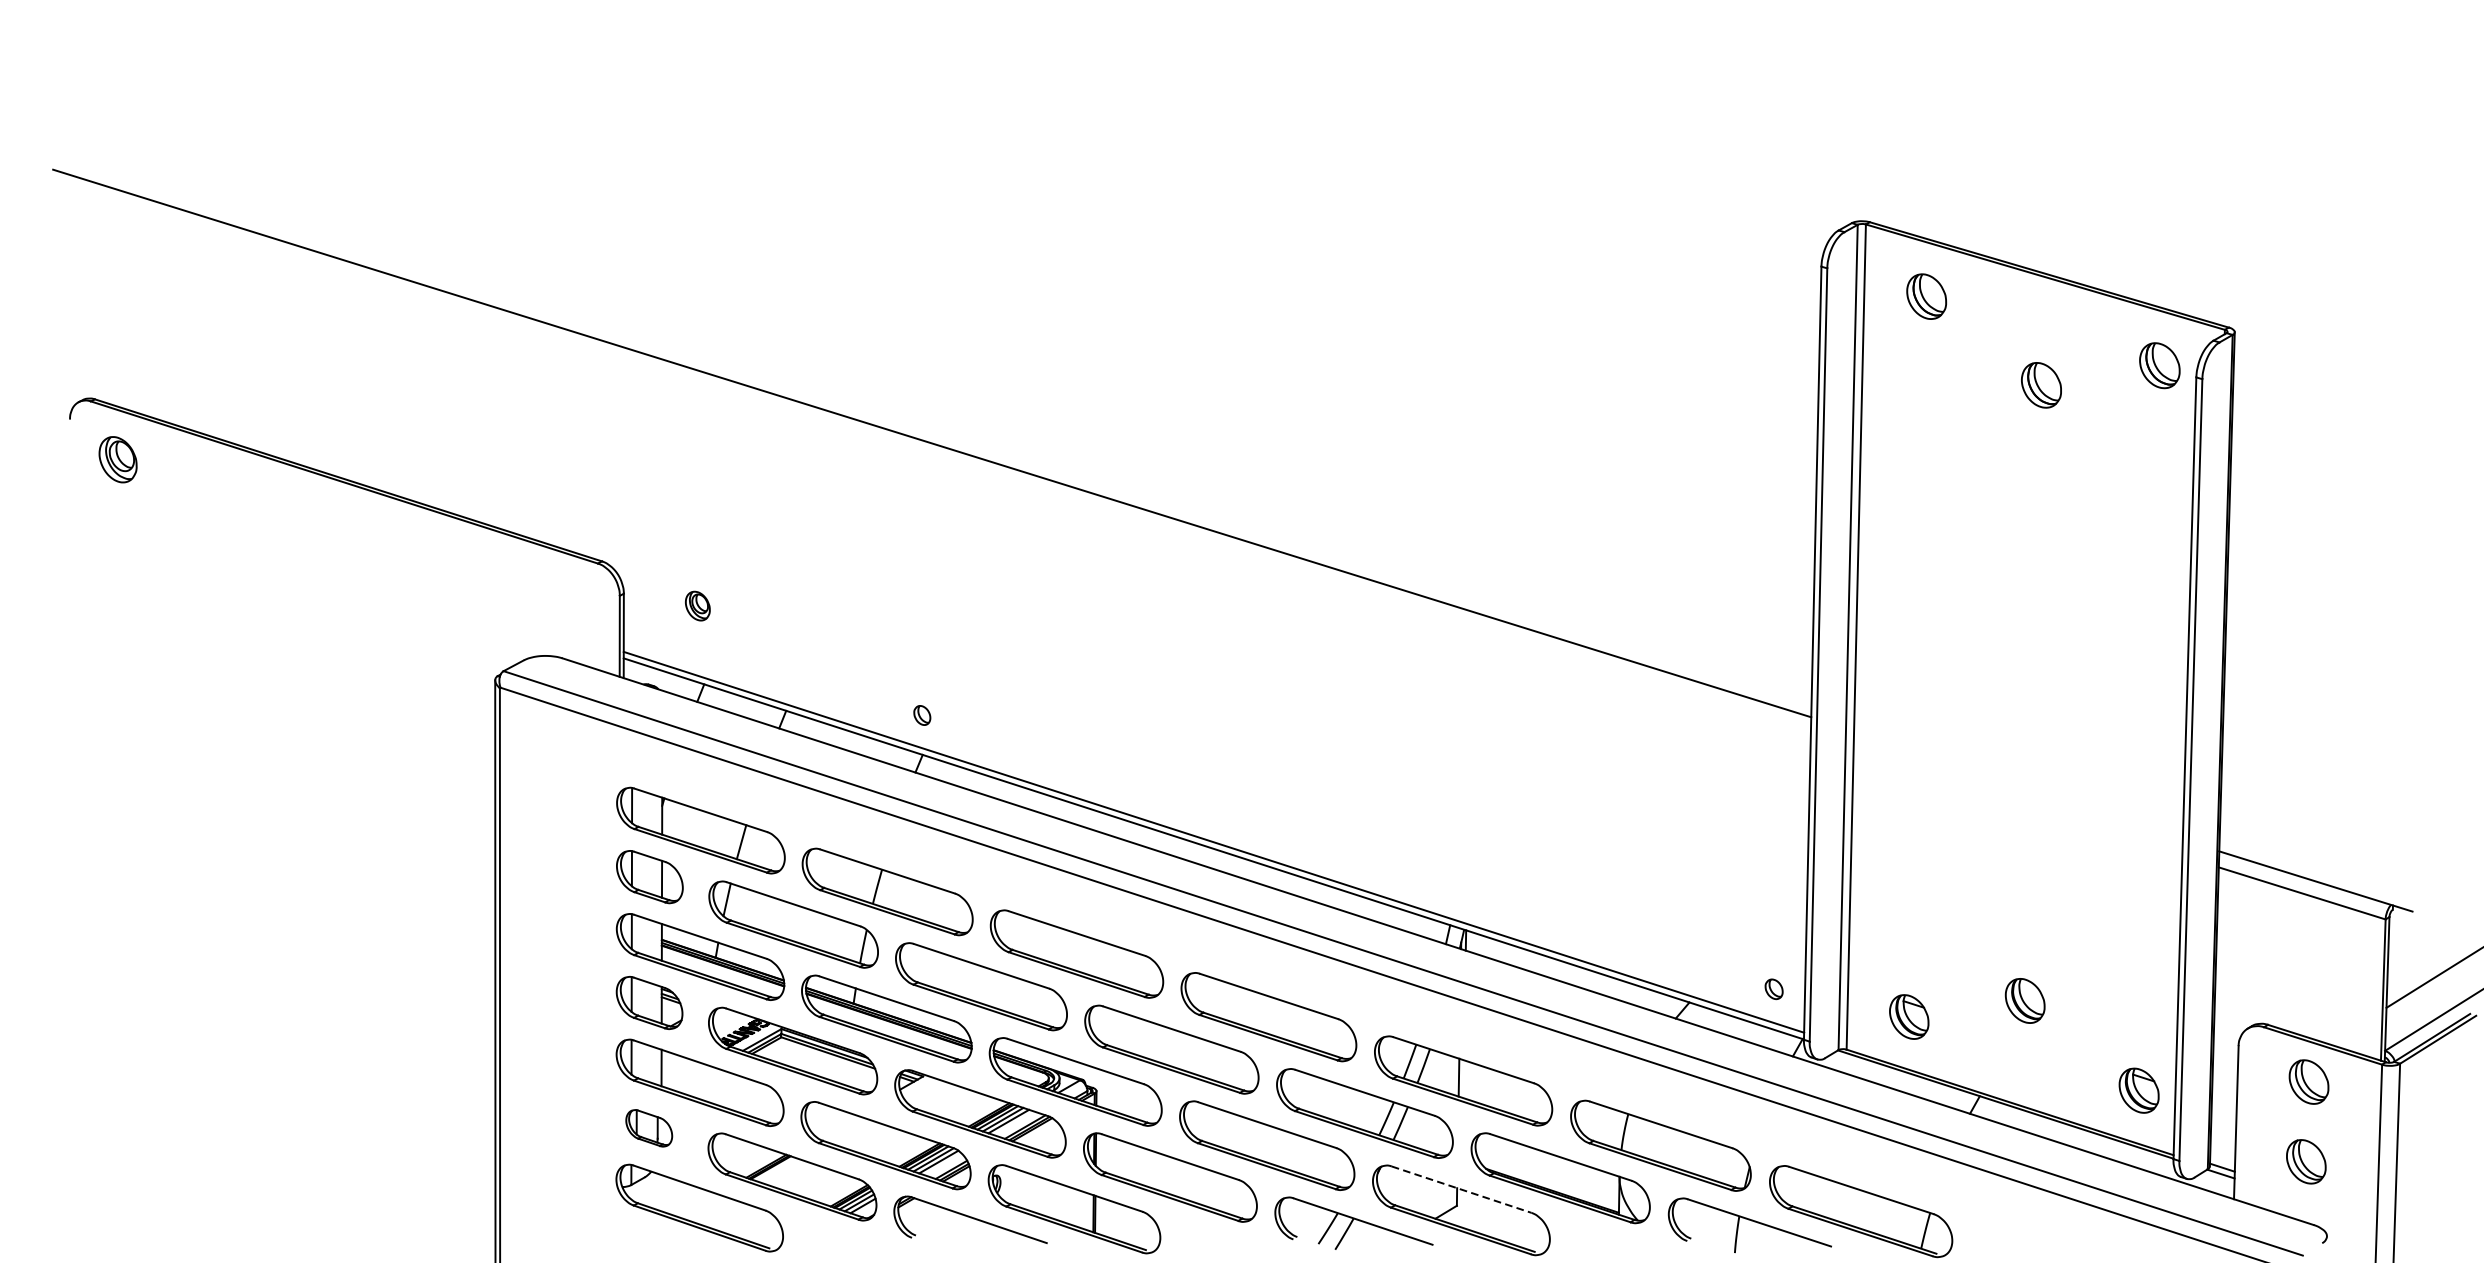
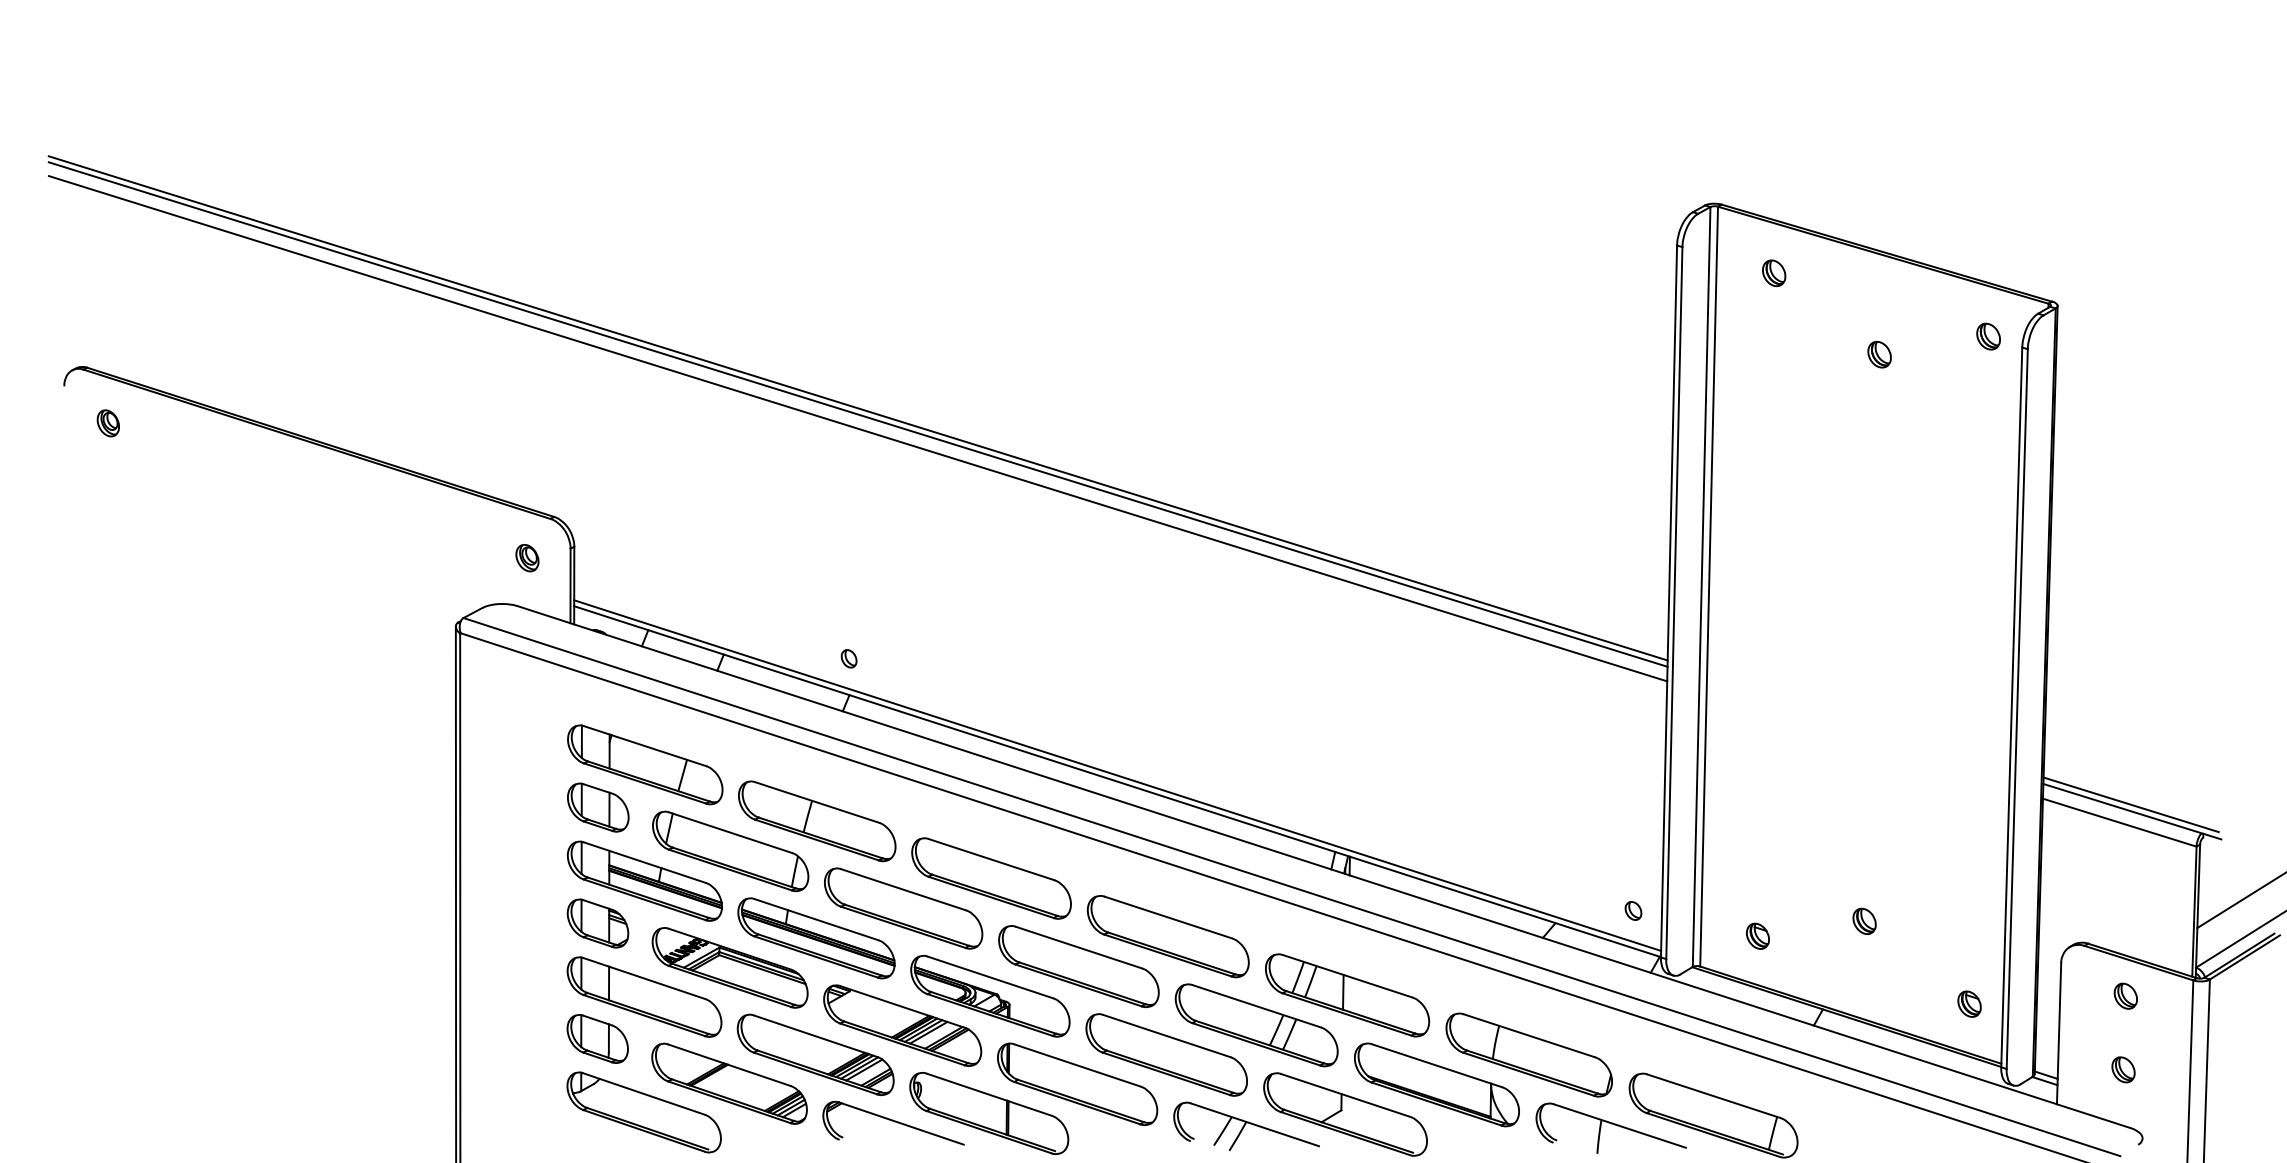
part: (1927, 297) -> (1774, 273), size x0.62
part: (2159, 365) -> (1988, 336), size x0.62
part: (2041, 384) -> (1879, 354), size x0.62
line: (931, 450) -> (857, 414), added
part: (116, 459) -> (107, 423), size x0.62
line: (931, 465) -> (857, 428), added
part: (697, 606) -> (527, 558), moved
line: (2313, 873) -> (2130, 804), added
part: (2025, 999) -> (1864, 920), size x0.62
part: (1908, 1015) -> (1757, 935), size x0.62
part: (2308, 1081) -> (2125, 995), size x0.62
part: (2139, 1089) -> (1969, 1003), size x0.62
part: (649, 1127) -> (597, 1038), size x1.43
part: (2306, 1161) -> (2123, 1069), size x0.62
line: (1461, 1189) -> (1345, 1095), dashed -> solid

